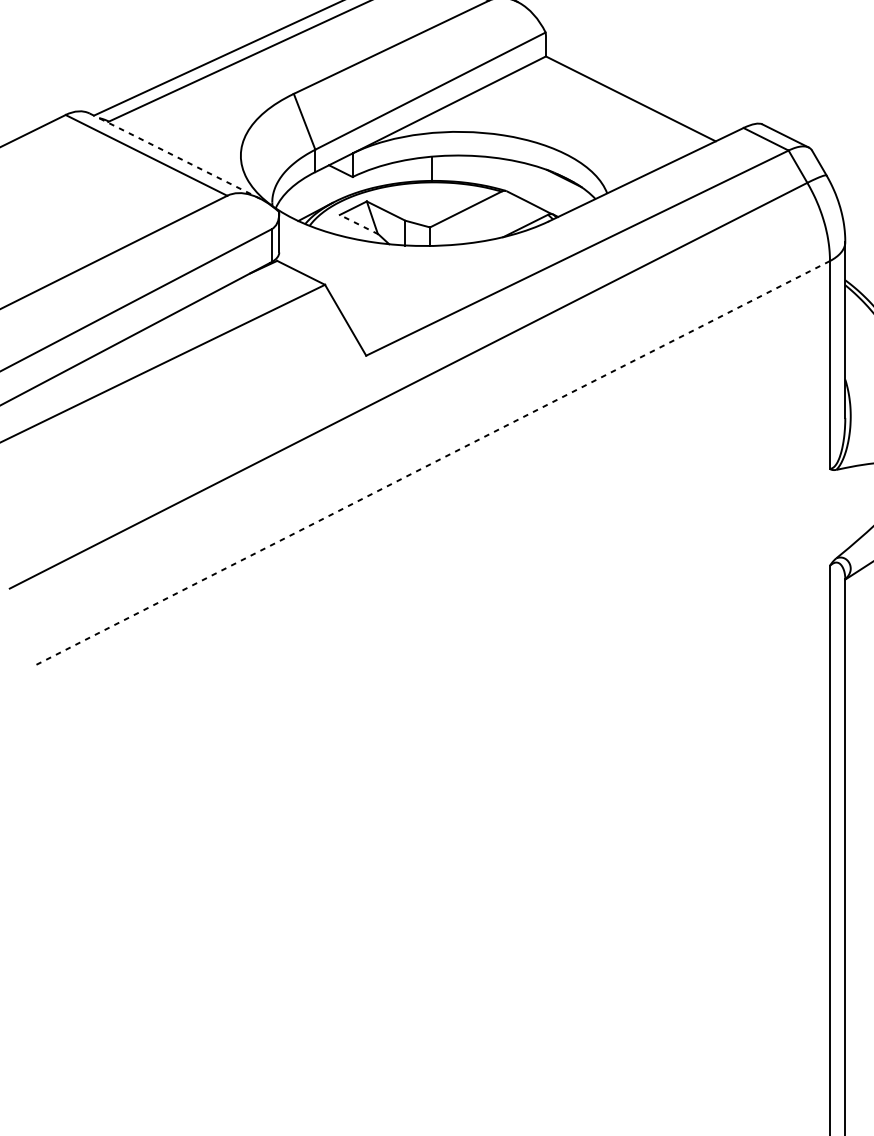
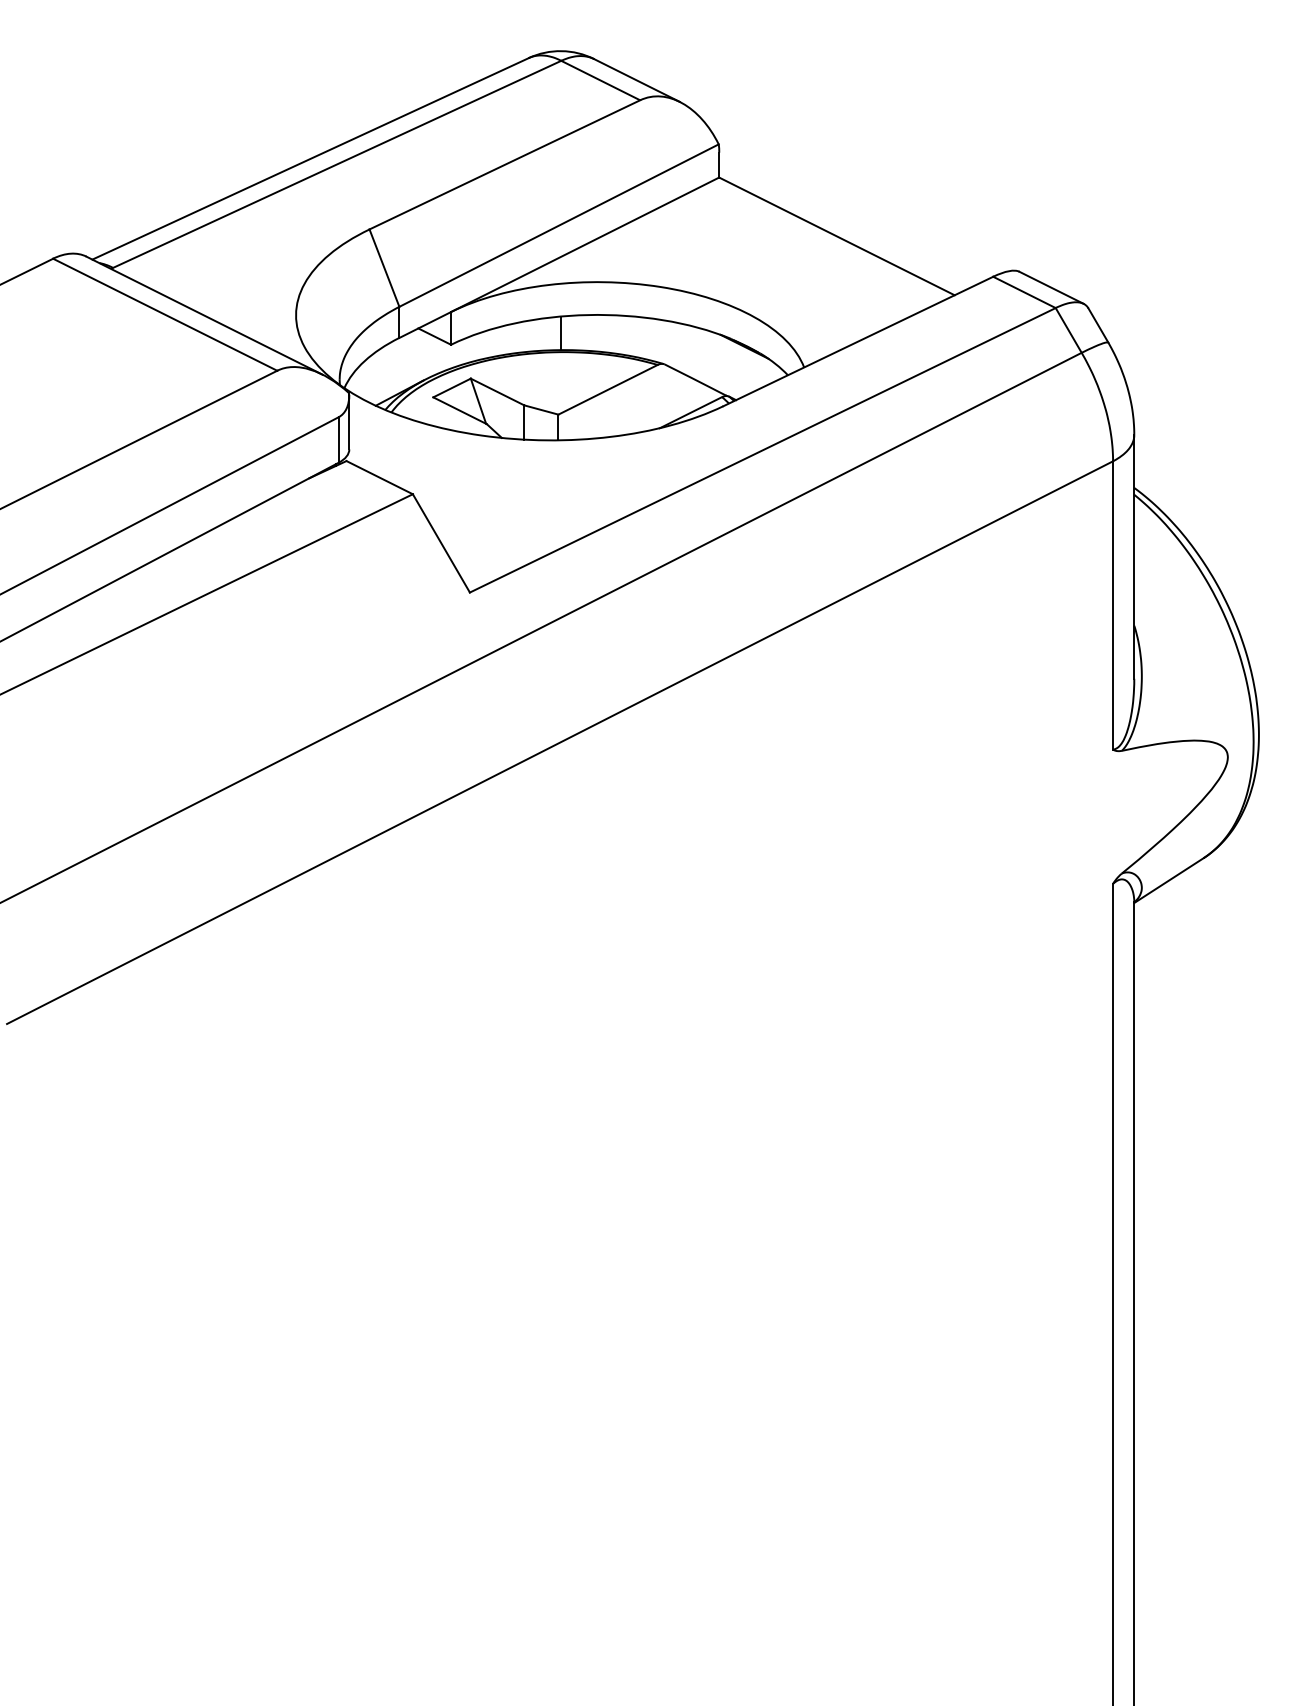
line: (174, 155) -> (204, 315), dashed -> solid
line: (359, 224) -> (460, 410), dashed -> solid
line: (430, 463) -> (559, 742), dashed -> solid

